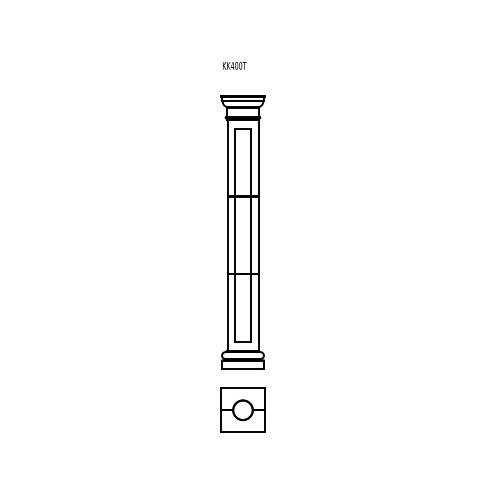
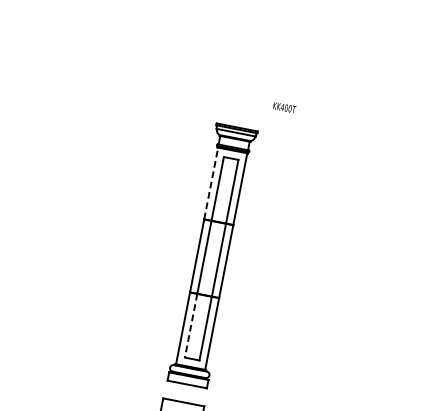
text: (234, 65) -> (284, 107), moved
line: (227, 158) -> (211, 183), solid -> dashed
line: (235, 308) -> (191, 326), solid -> dashed

